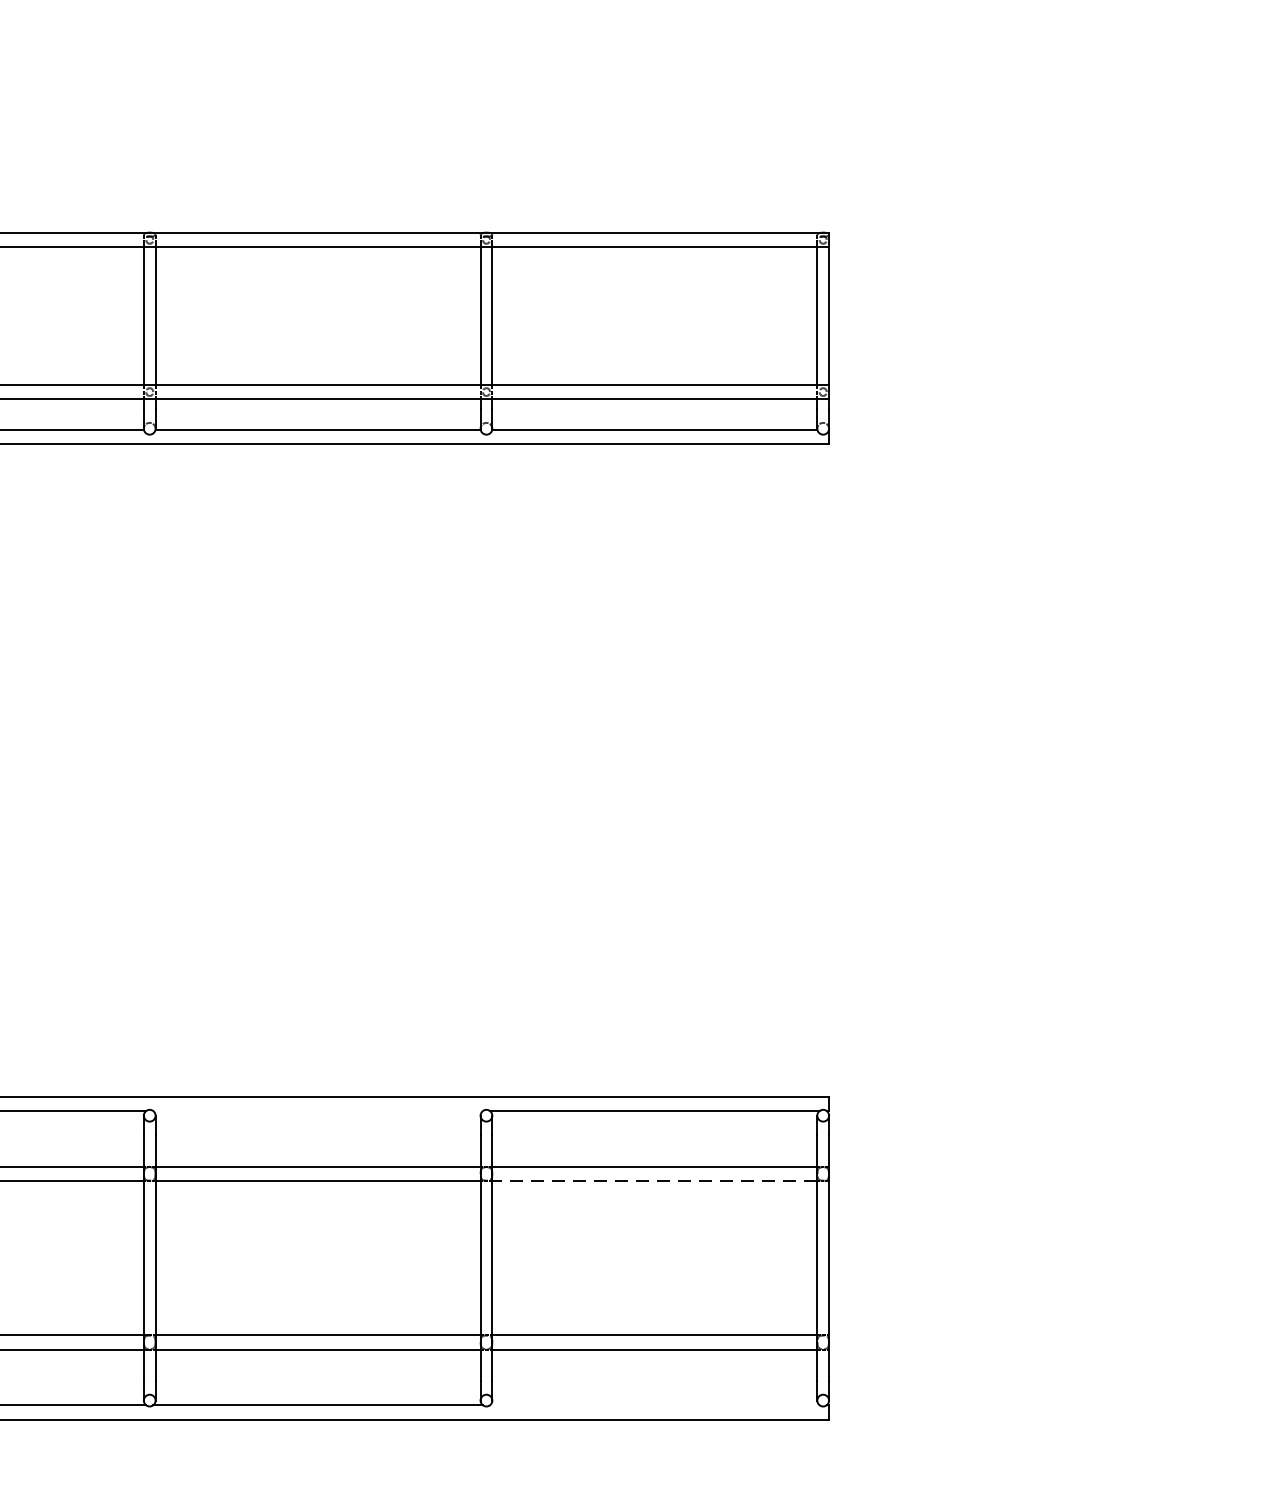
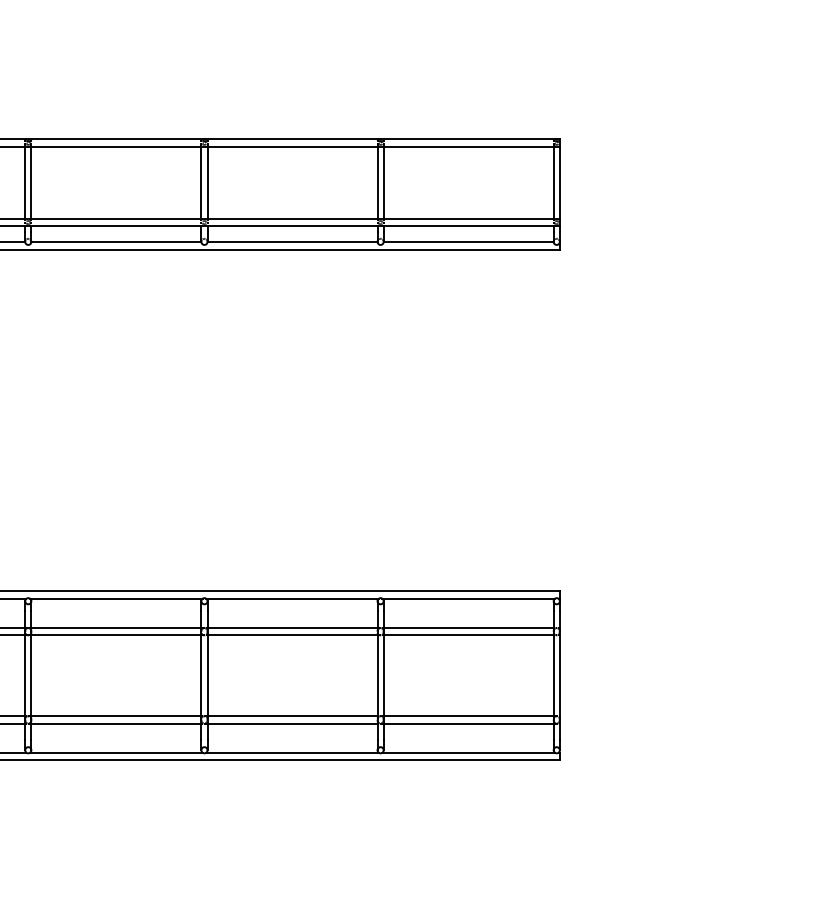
line: (318, 1110) -> (292, 598), added
line: (654, 1181) -> (468, 635), dashed -> solid
line: (654, 1404) -> (468, 752), added

